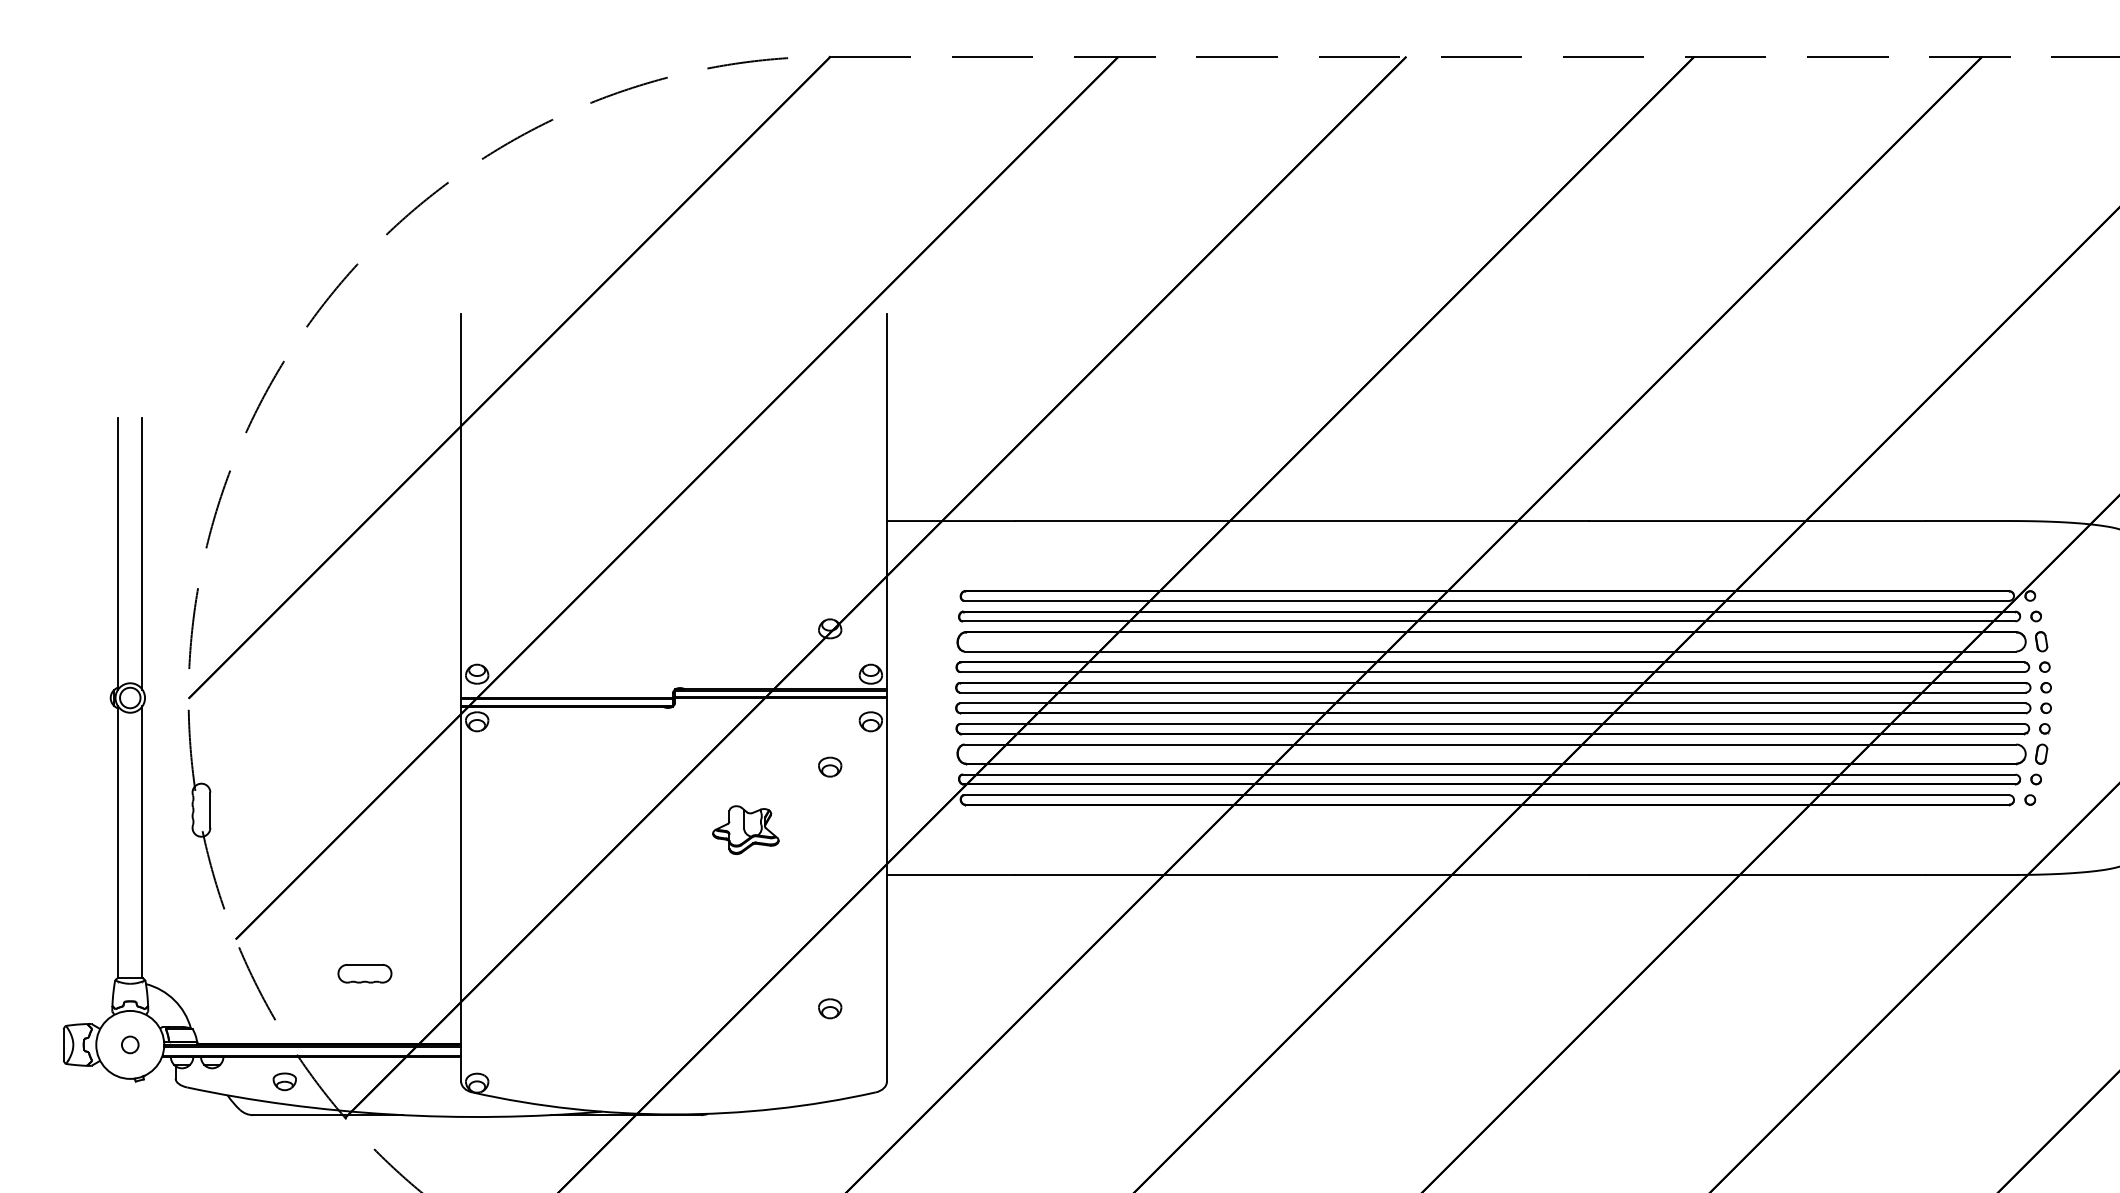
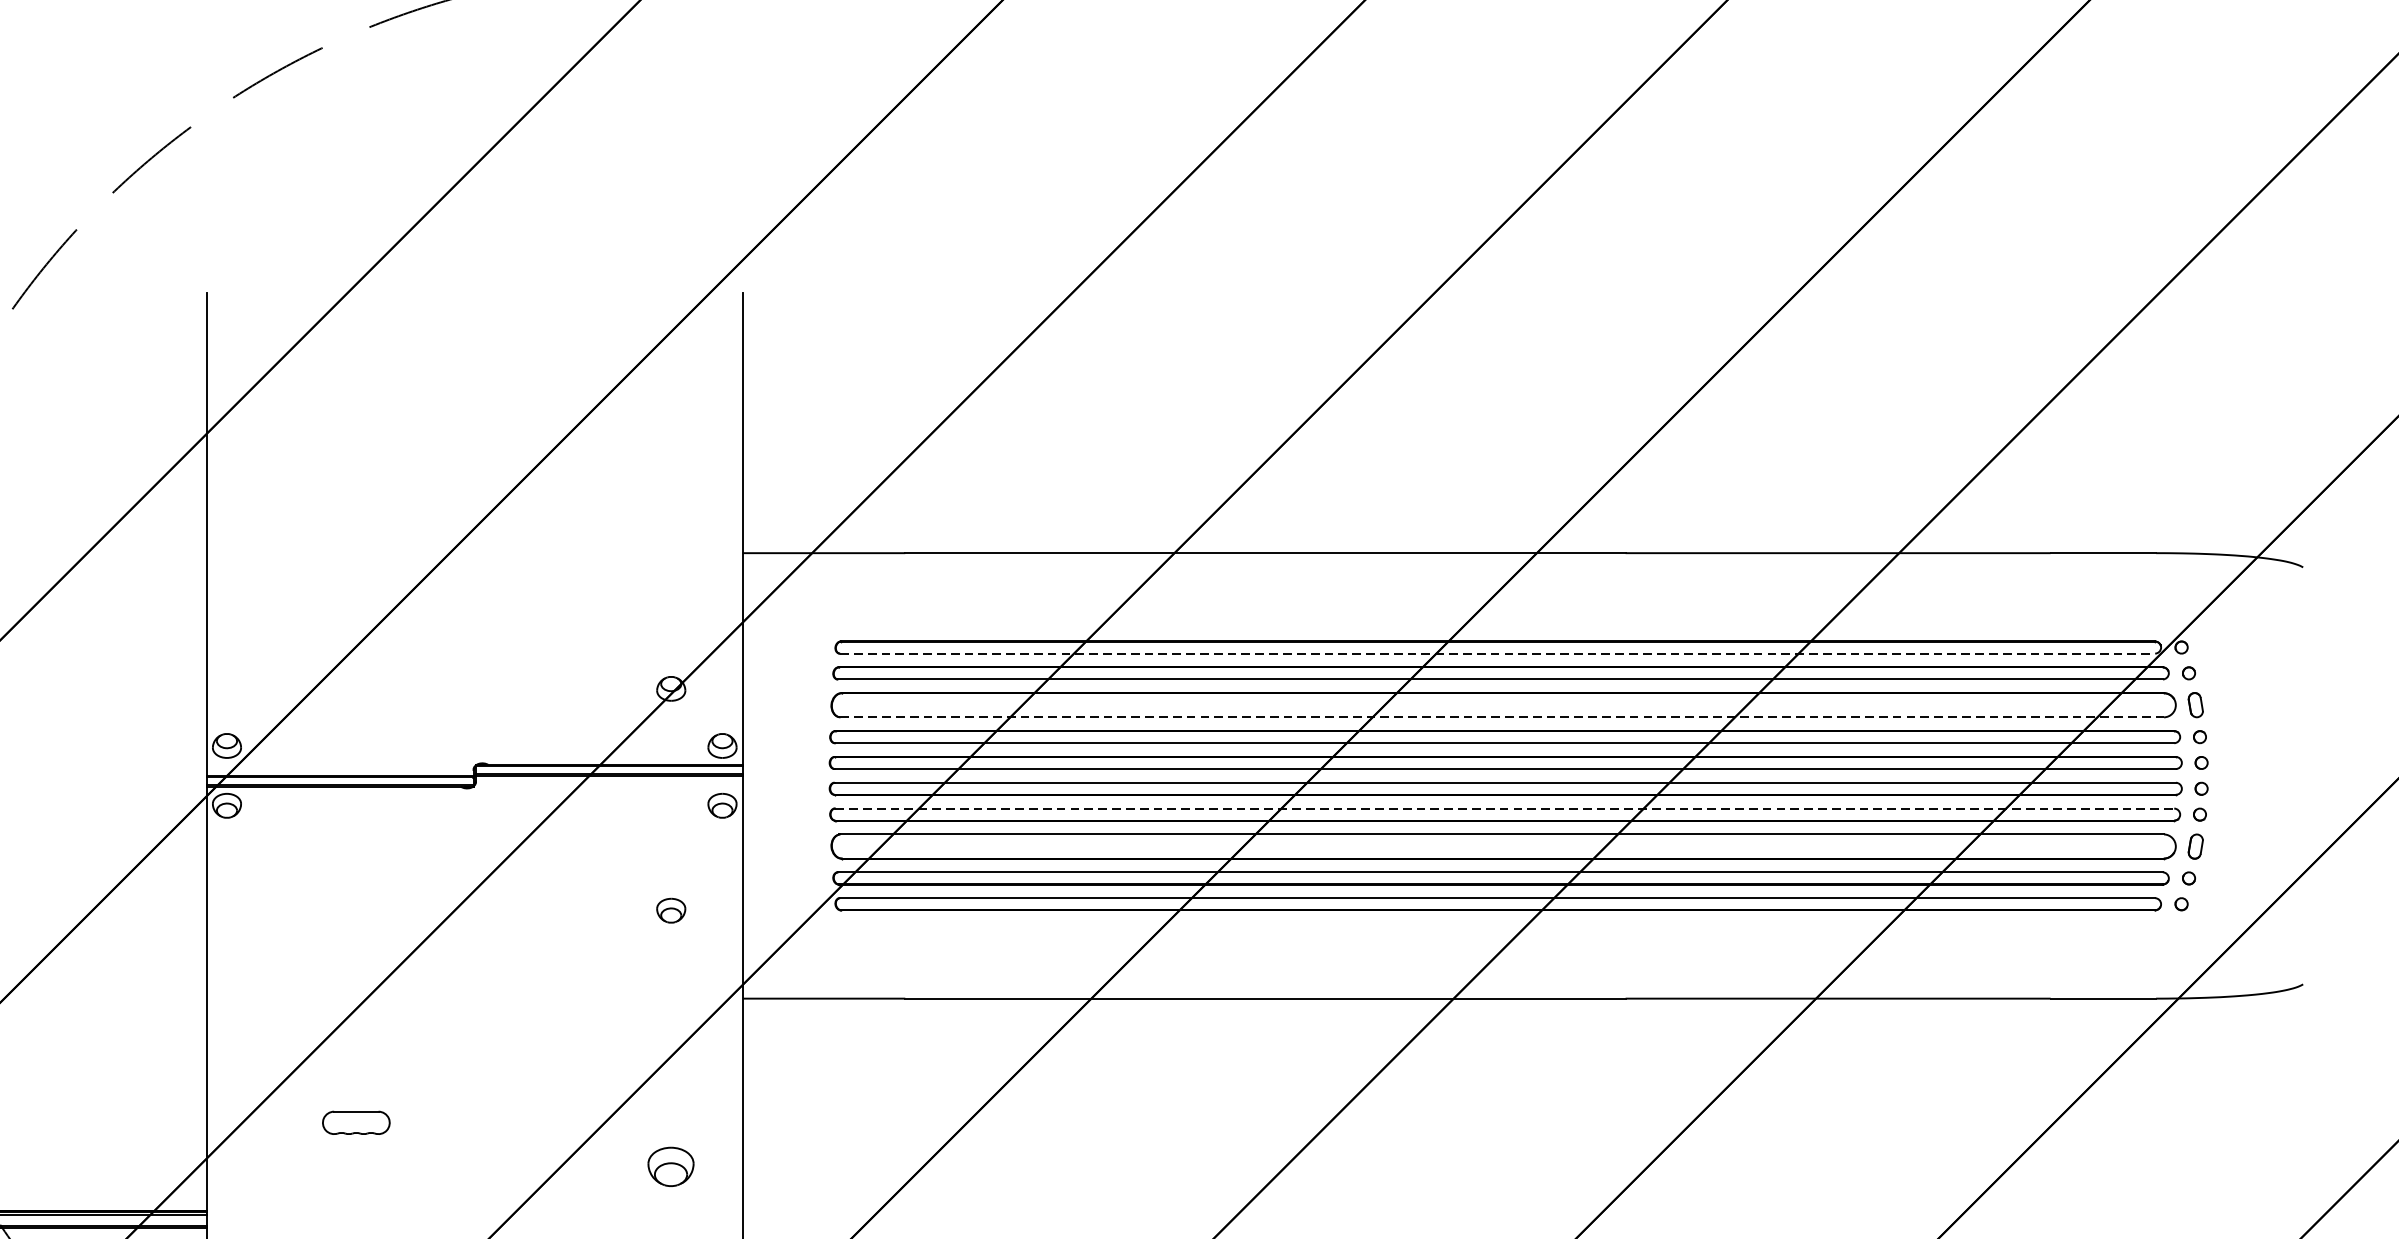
line: (1486, 600) -> (1497, 653), solid -> dashed
line: (1490, 651) -> (1502, 717), solid -> dashed
line: (1492, 723) -> (1504, 807), solid -> dashed
part: (830, 766) -> (671, 909), moved
part: (745, 829) -> (564, 941), removed
part: (364, 973) -> (355, 1122), moved
part: (830, 1008) -> (671, 1166), size x1.6

